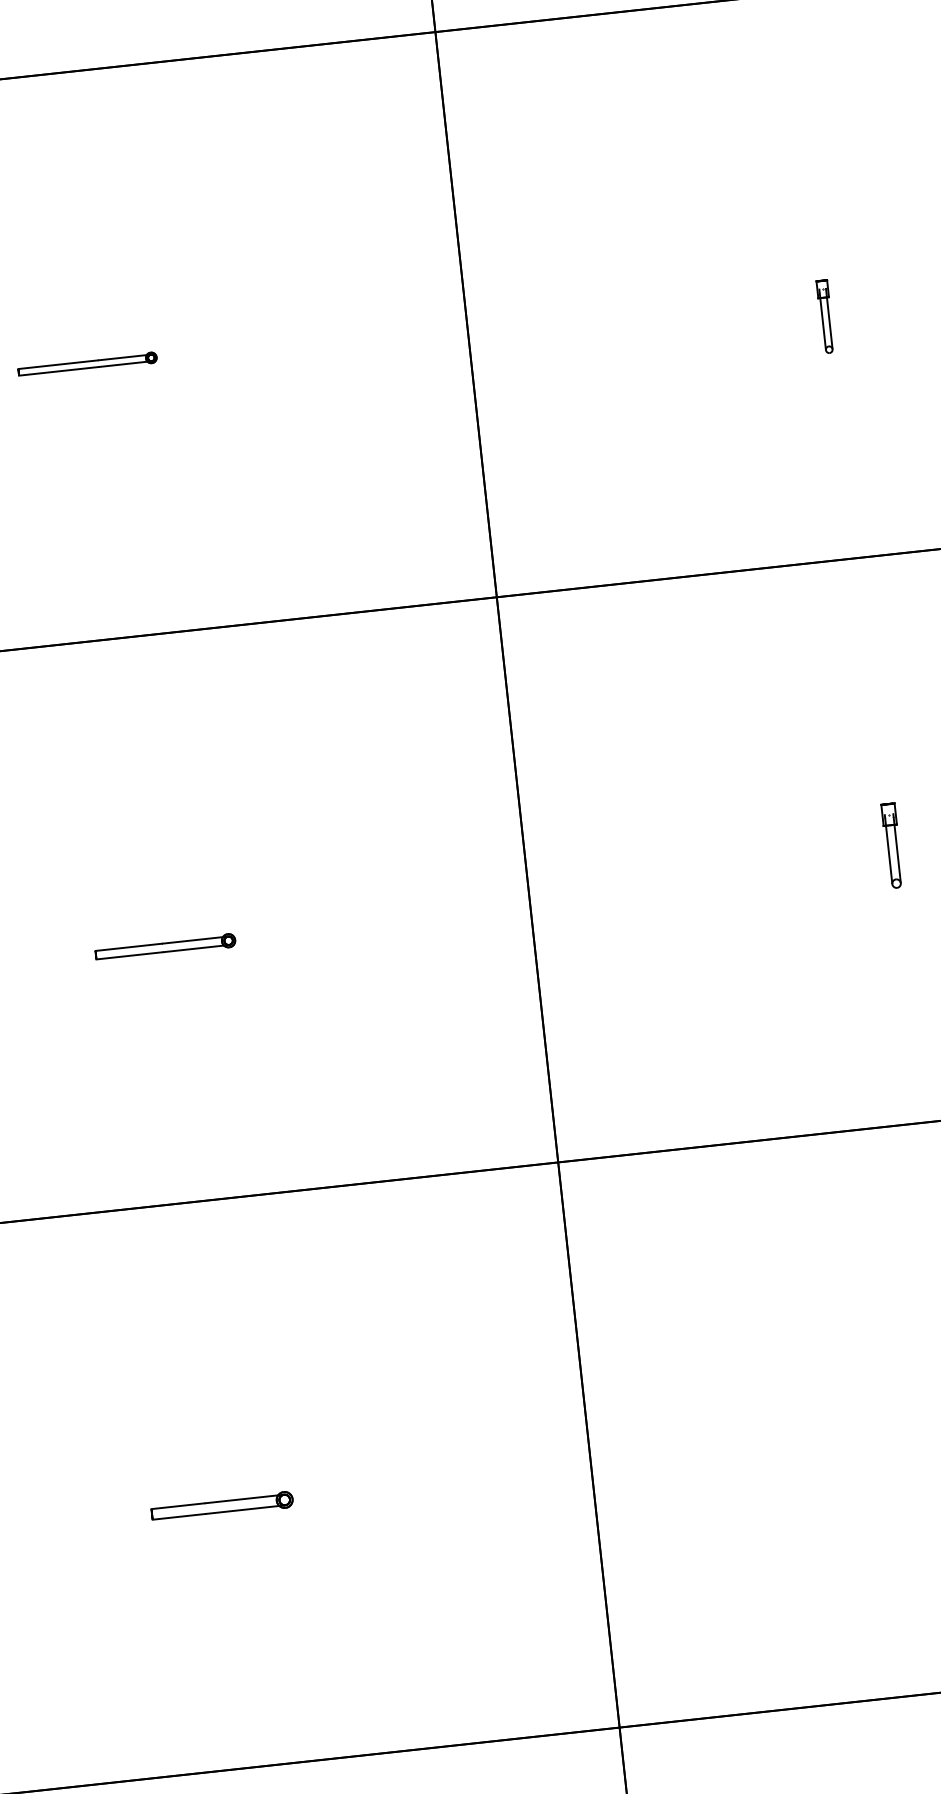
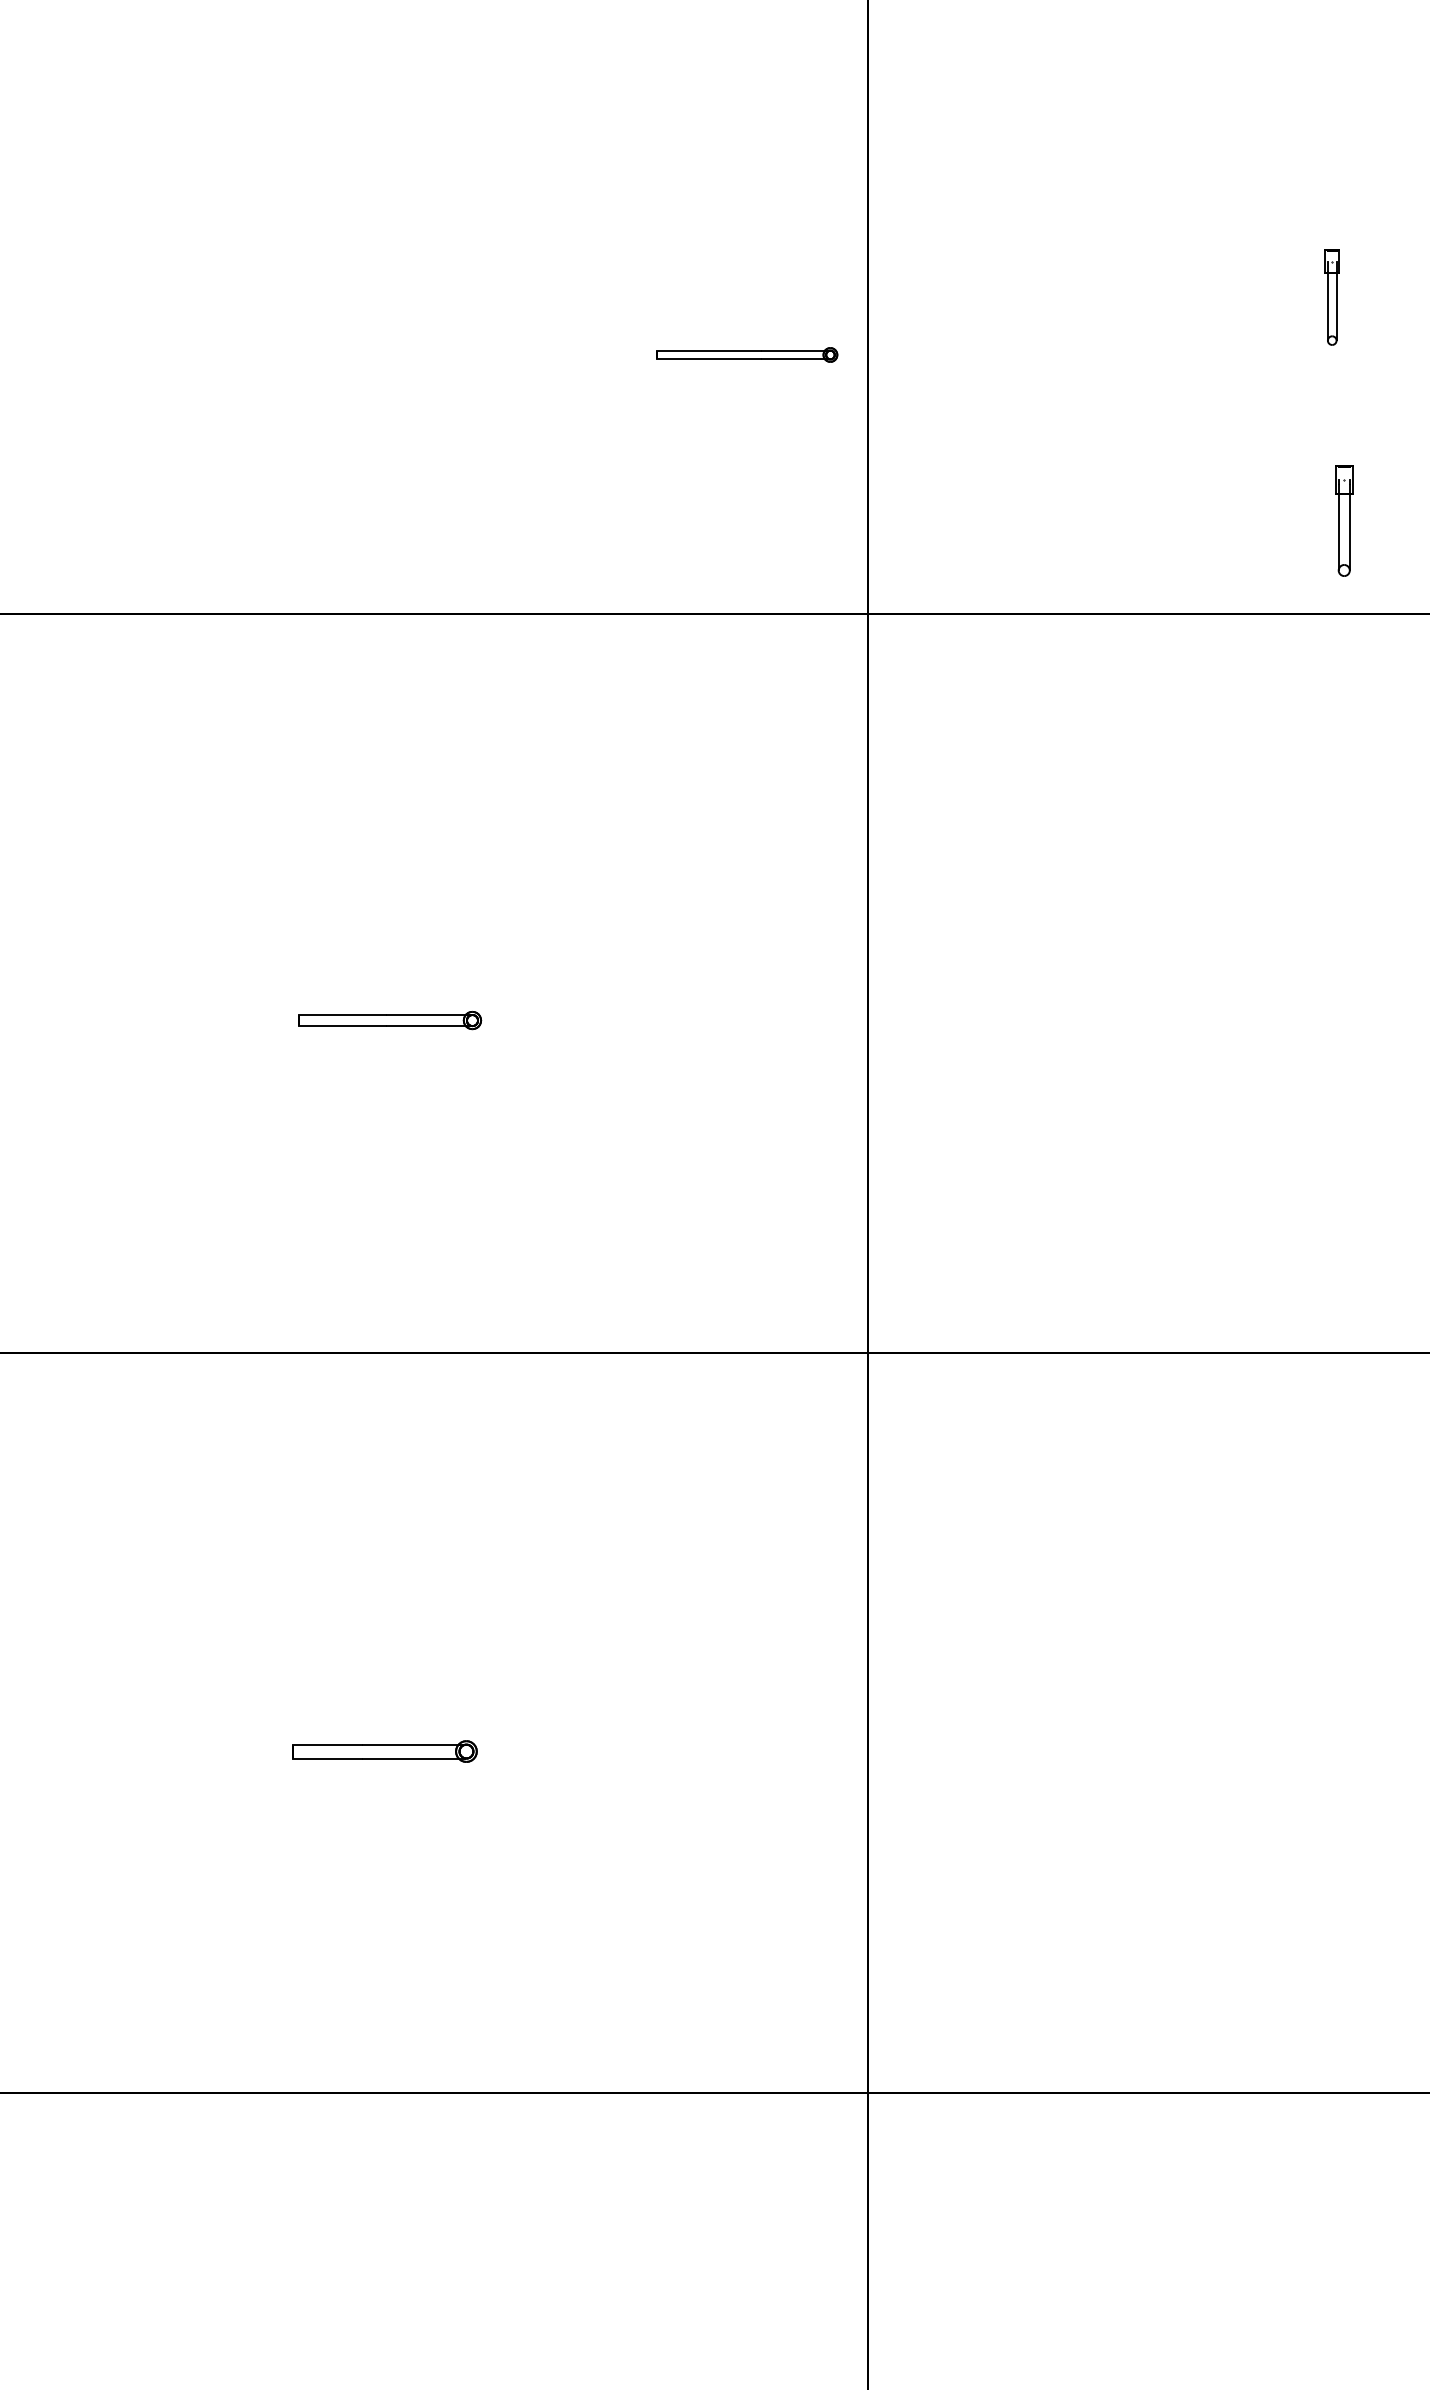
part: (87, 364) -> (747, 354), moved
part: (892, 845) -> (1344, 520), moved

